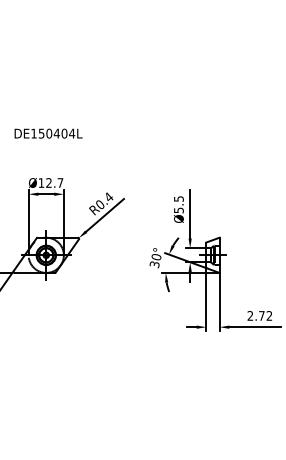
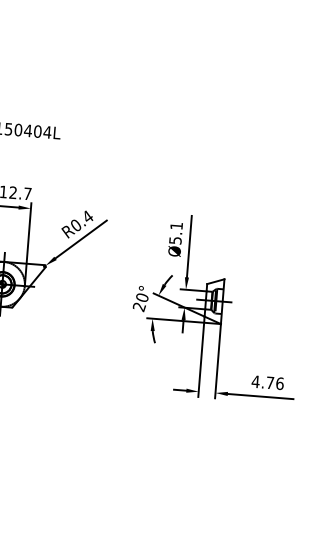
text: (178, 198) -> (176, 225), Ø5.5 -> Ø5.1
text: (154, 264) -> (139, 306), 30° -> 20°
text: (259, 315) -> (267, 382), 2.72 -> 4.76

